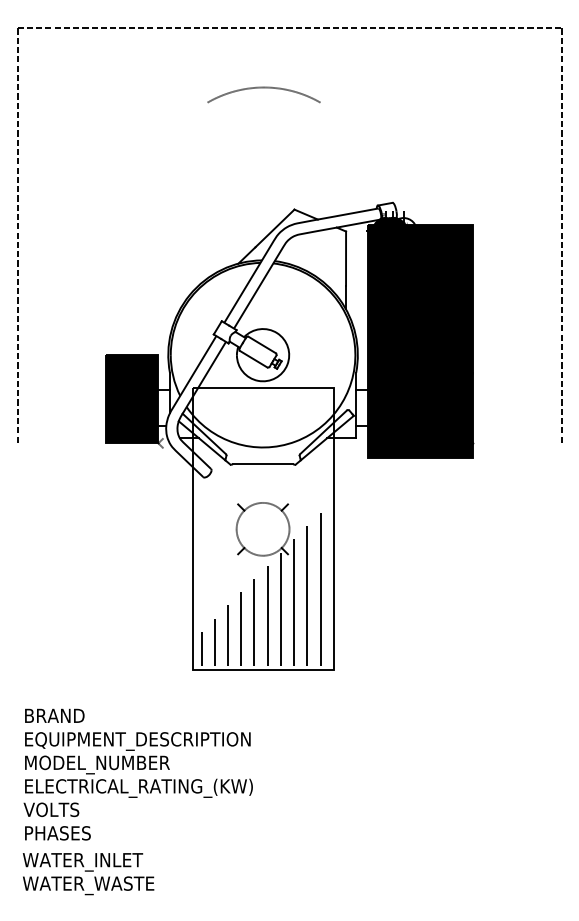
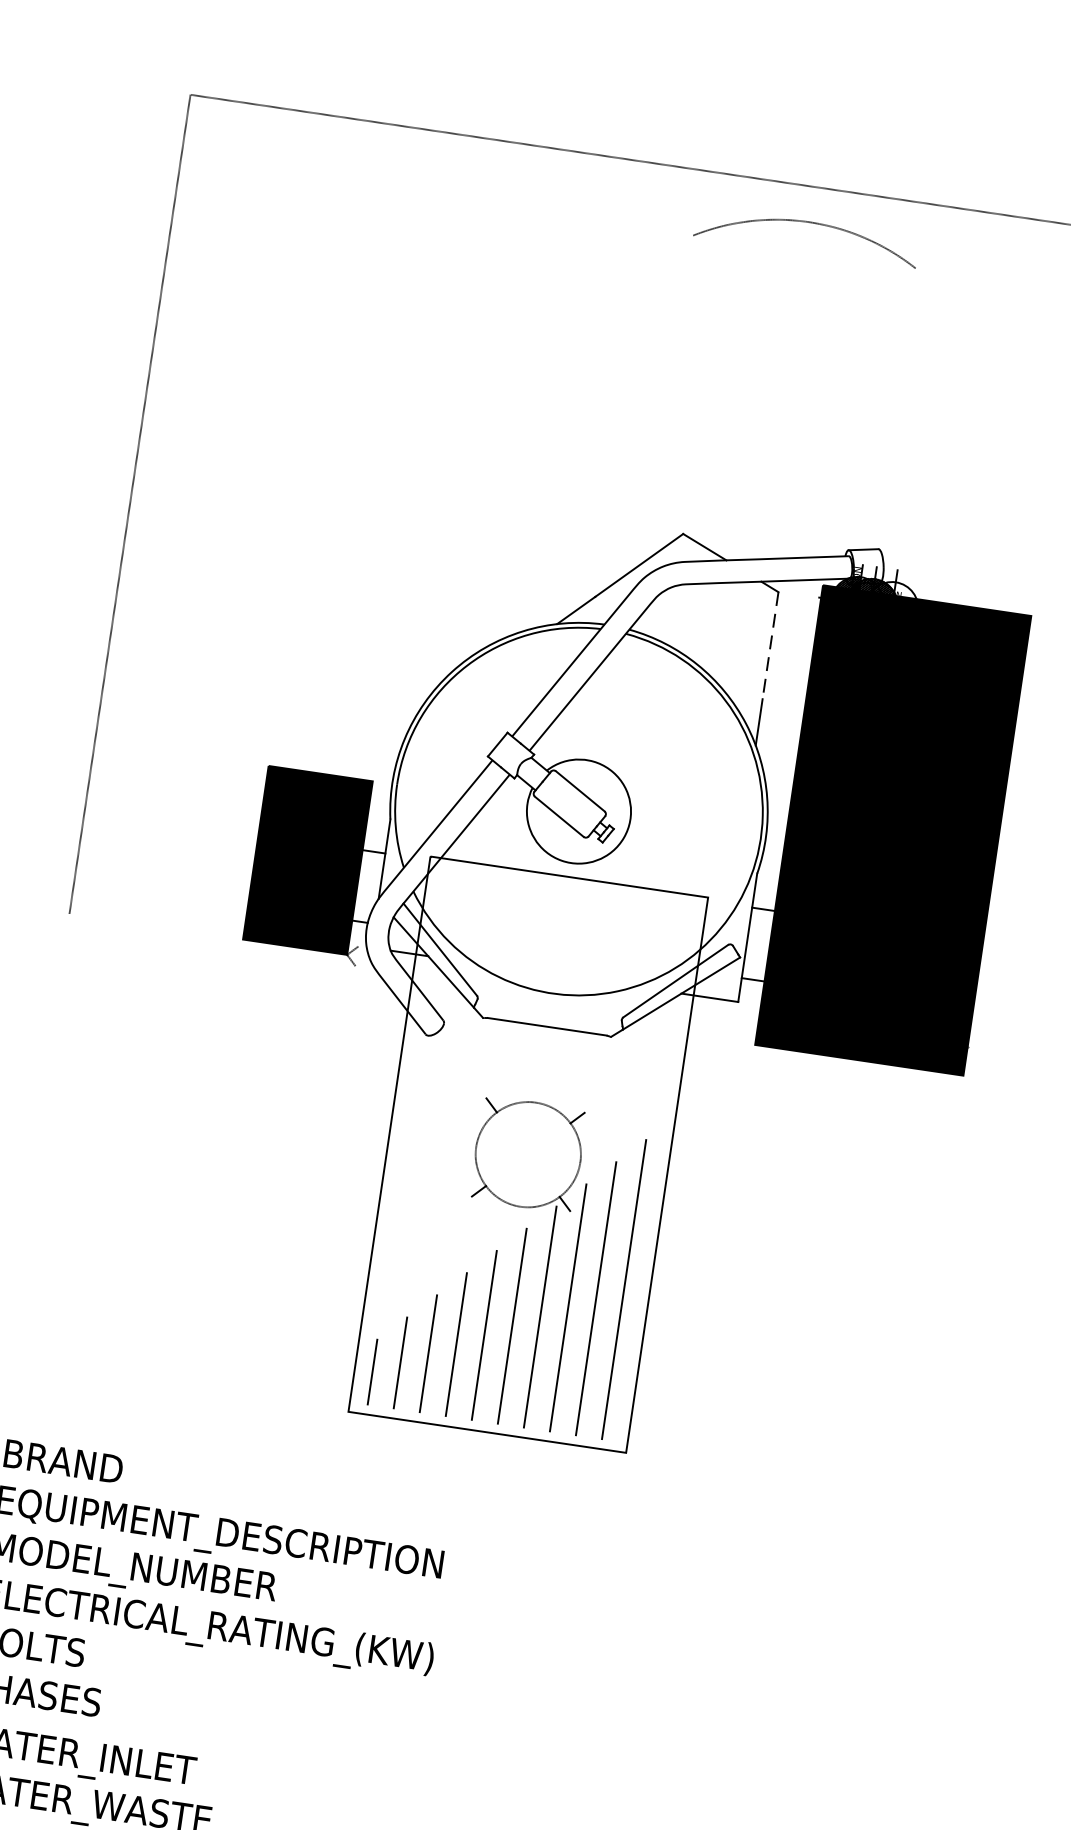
arc: (263, 88) -> (807, 223), moved
line: (346, 259) -> (771, 647), solid -> dashed

